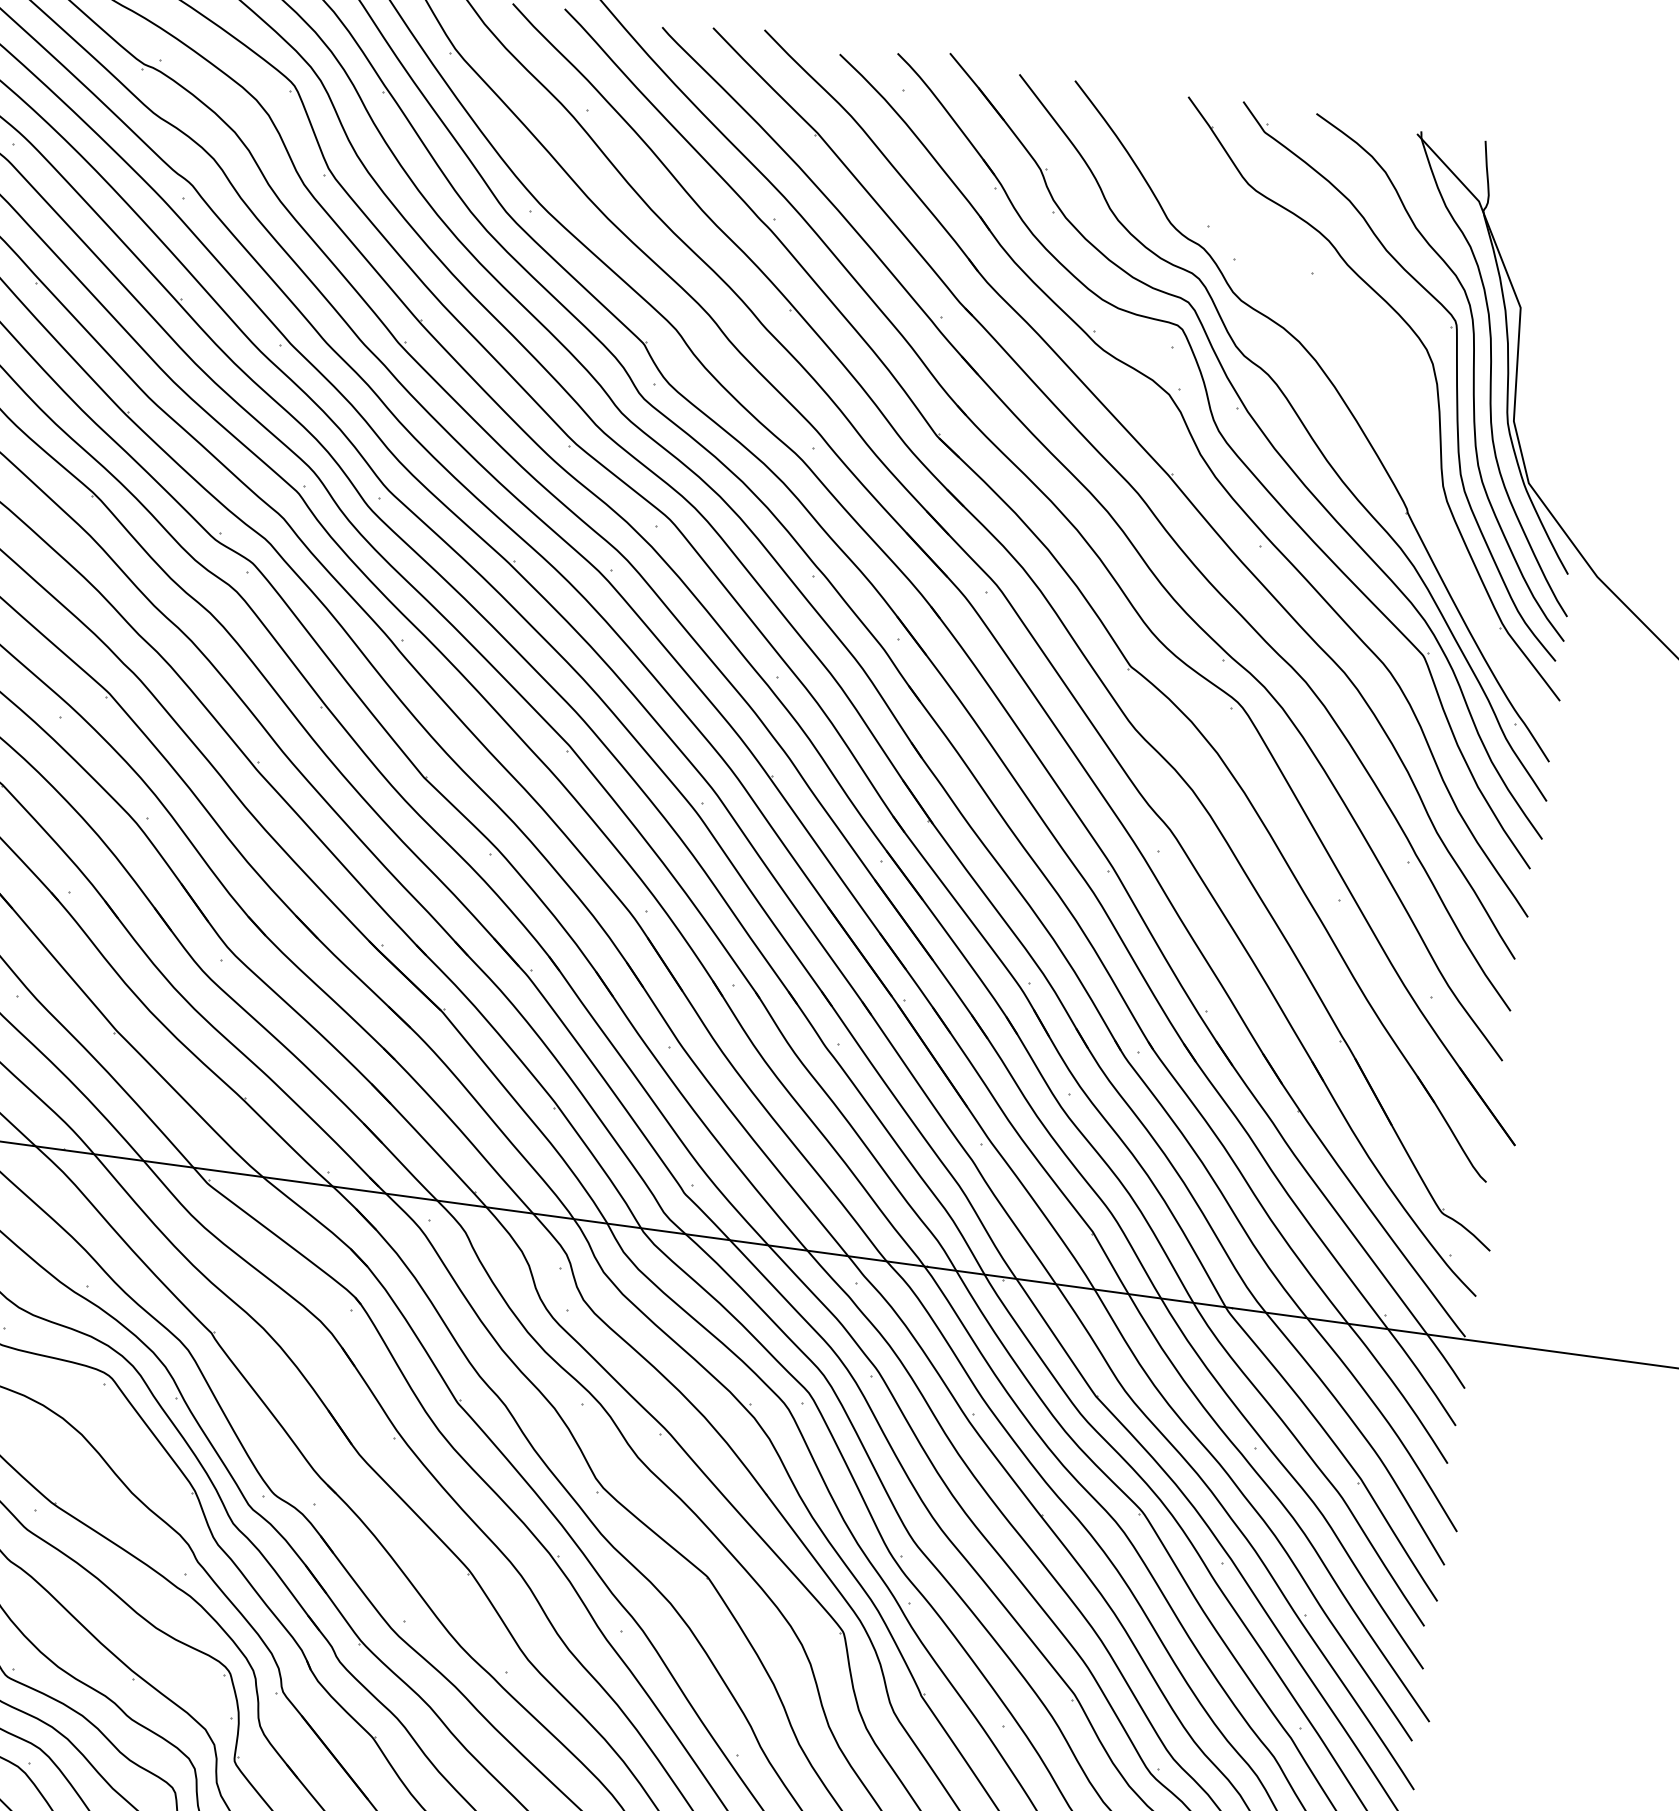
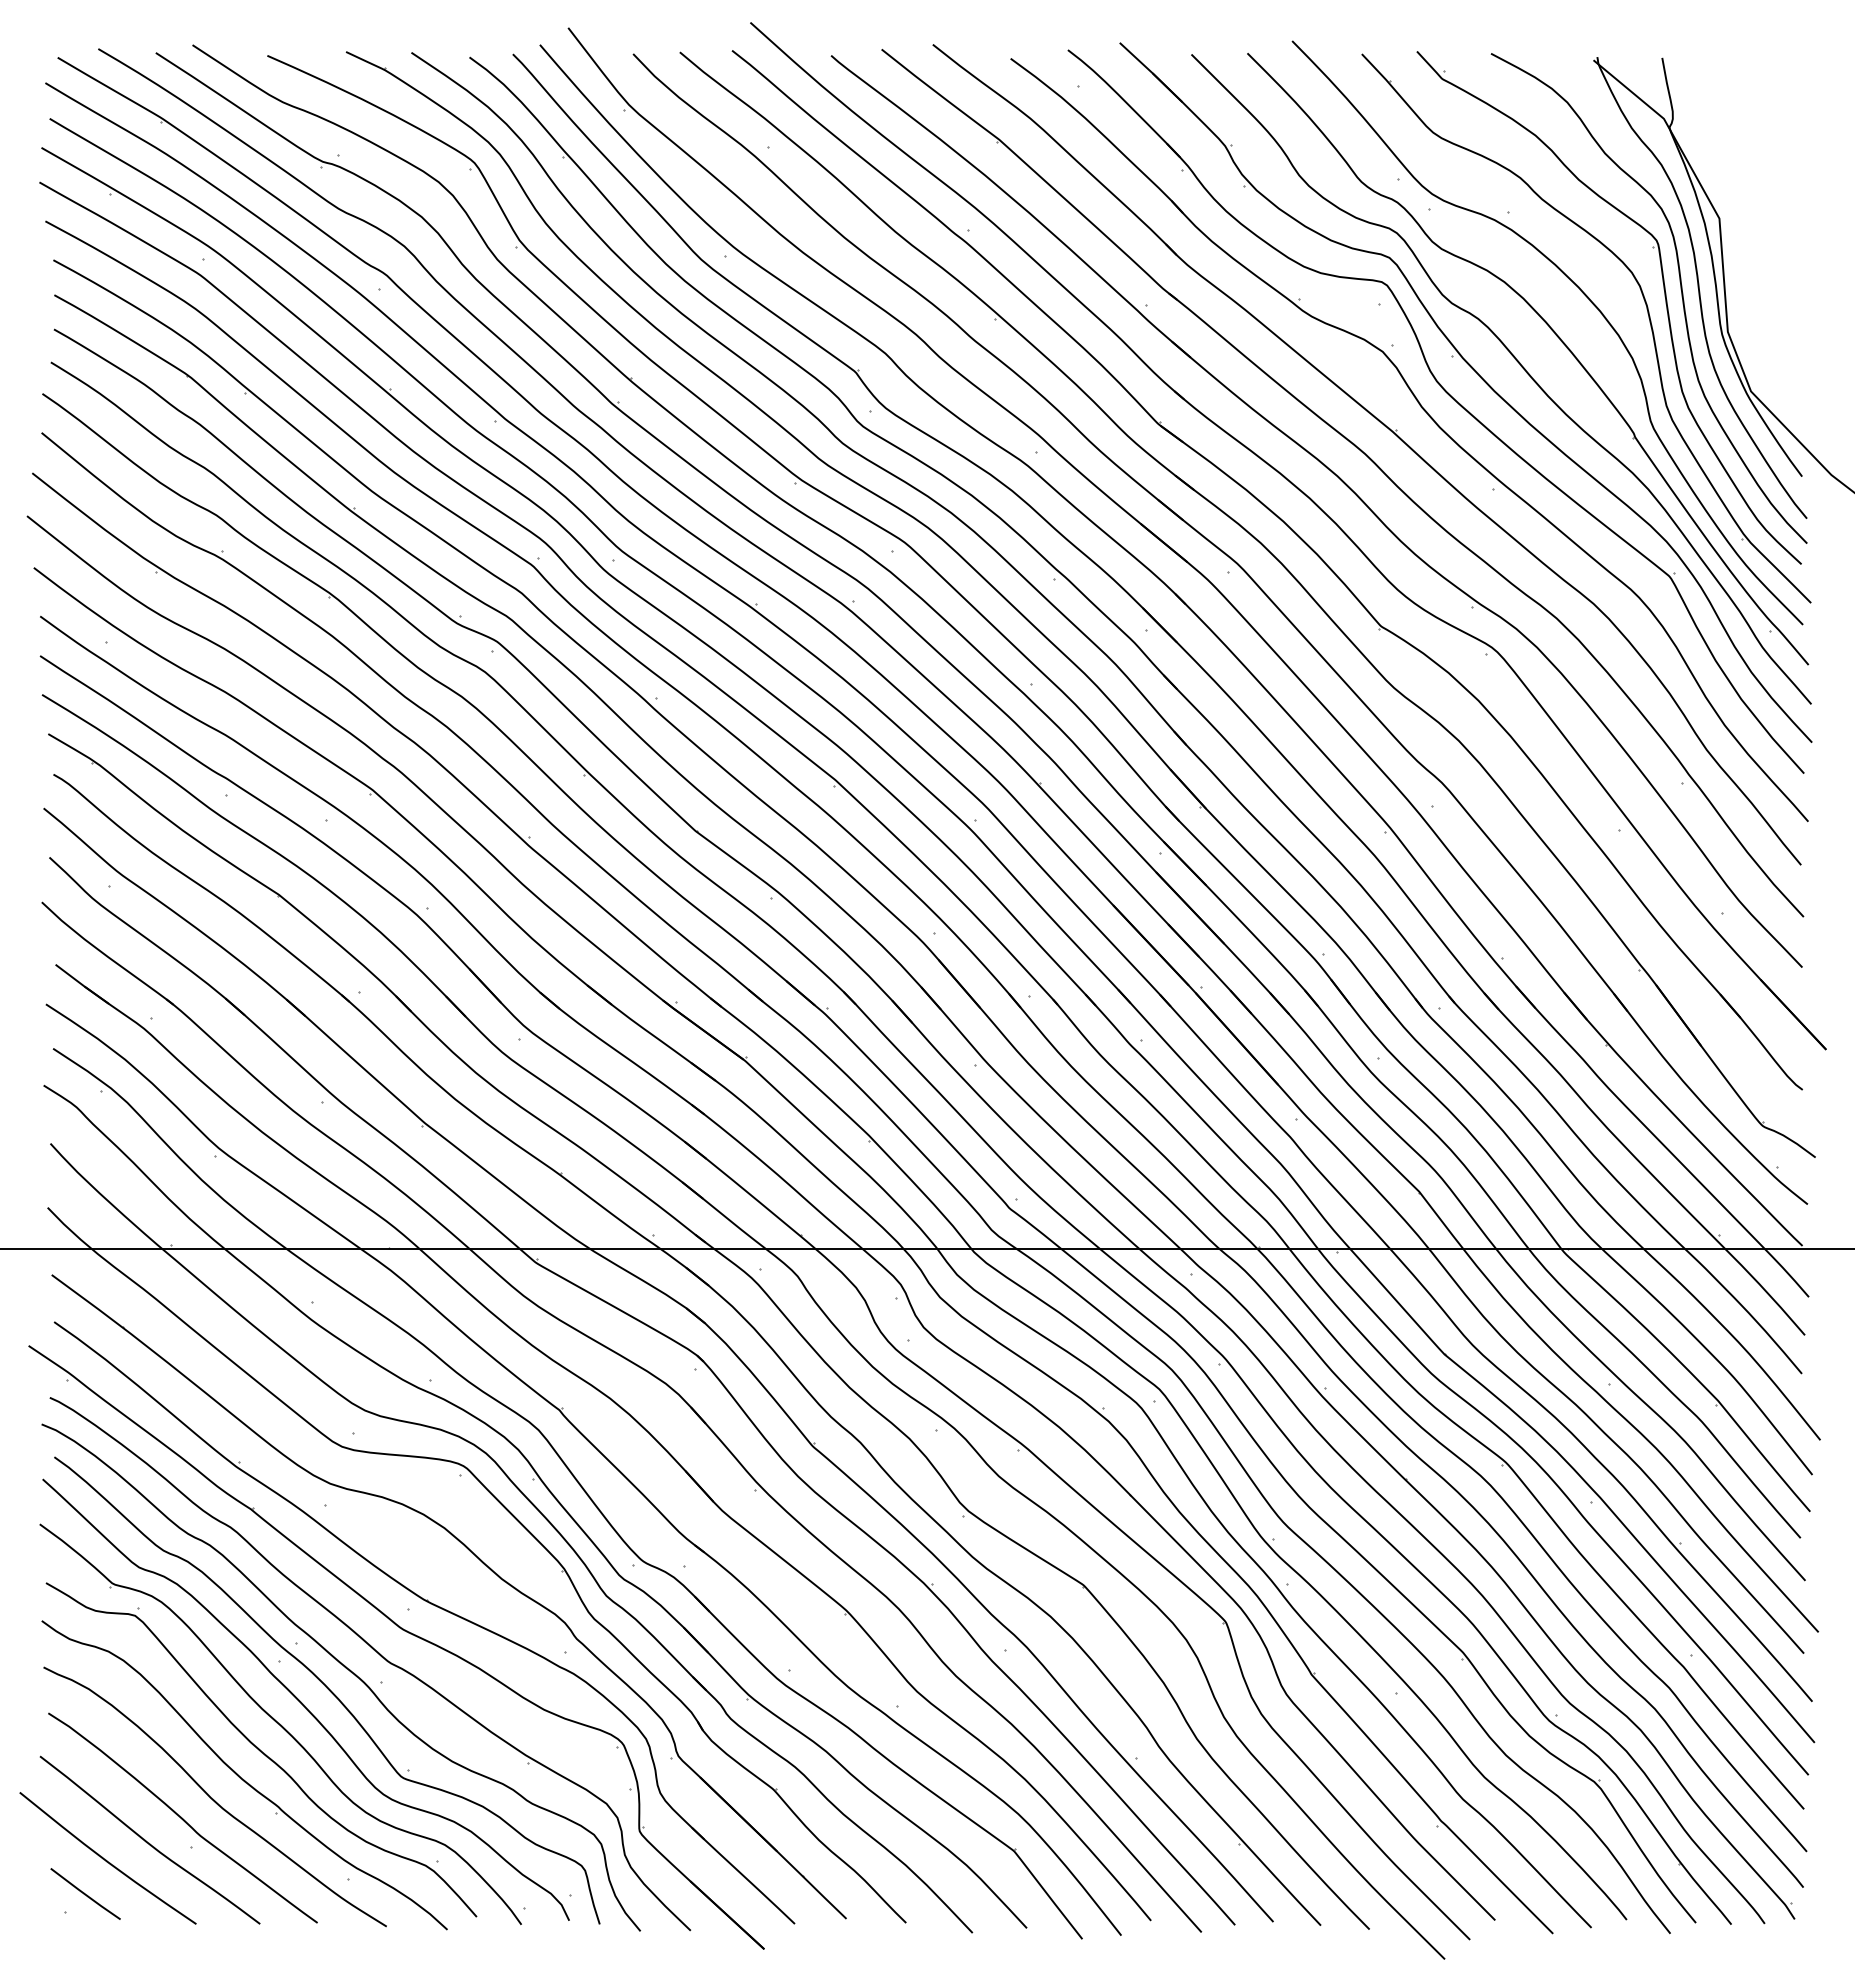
curve: (1376, 365) -> (1584, 295), added

